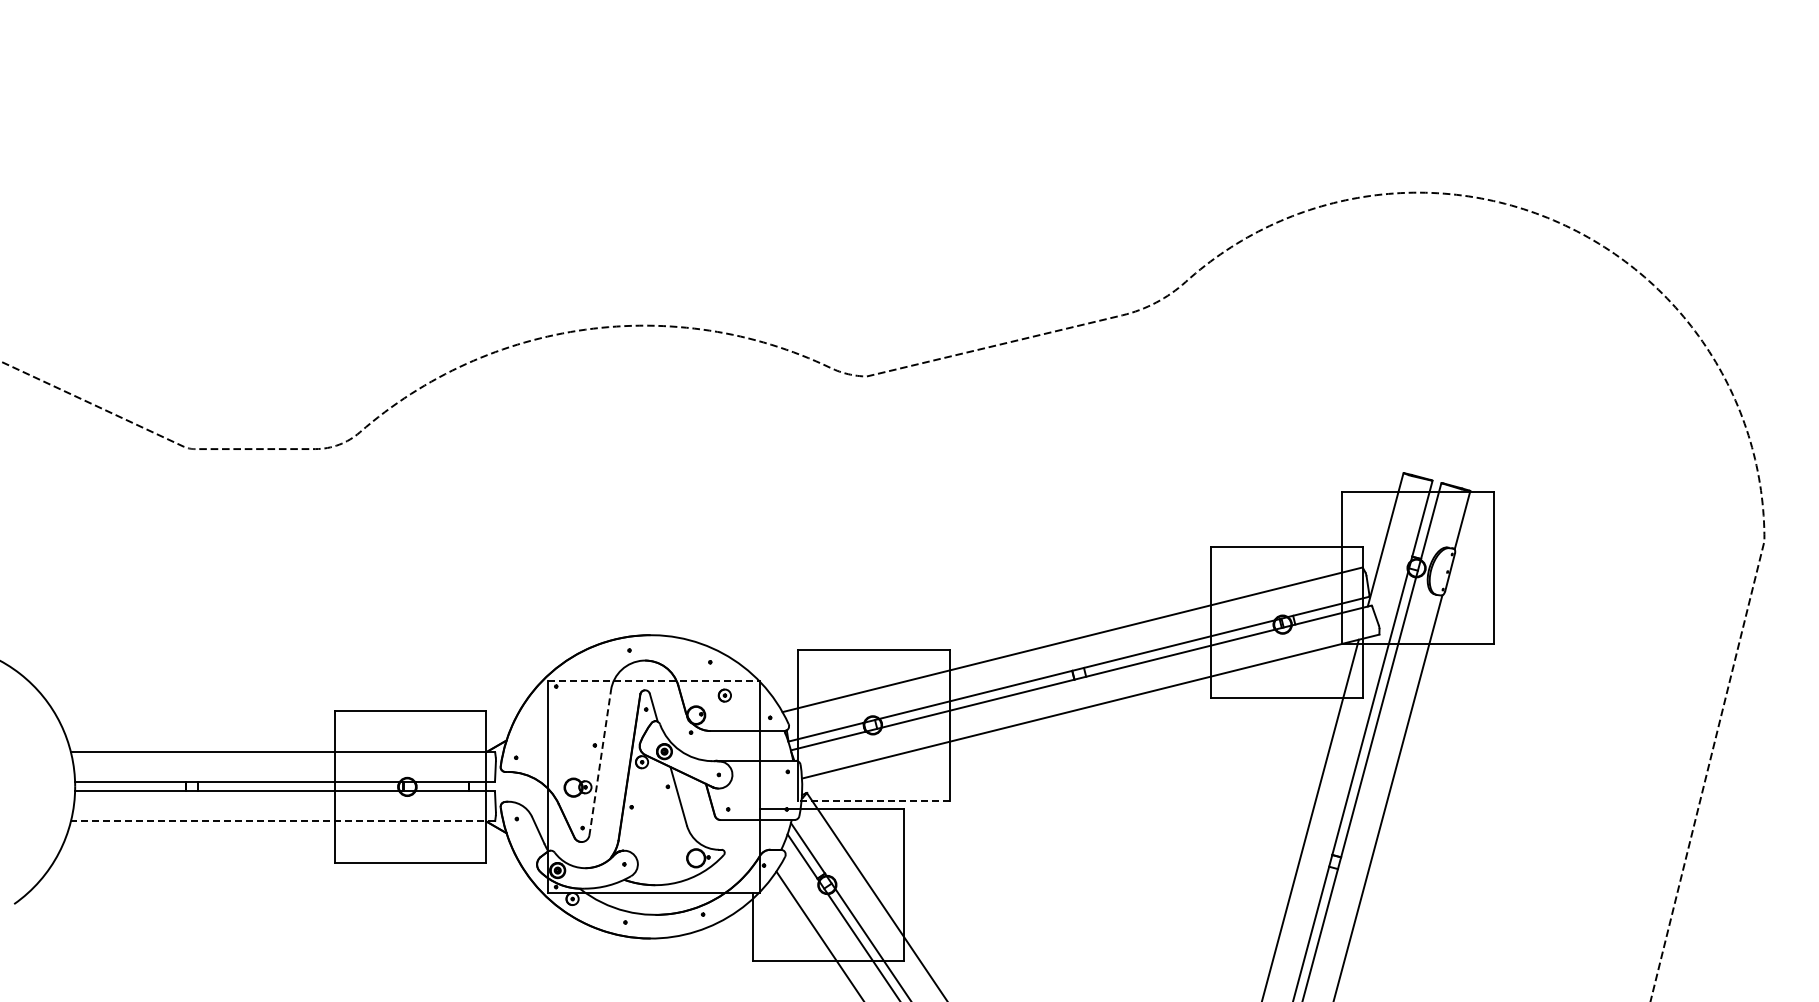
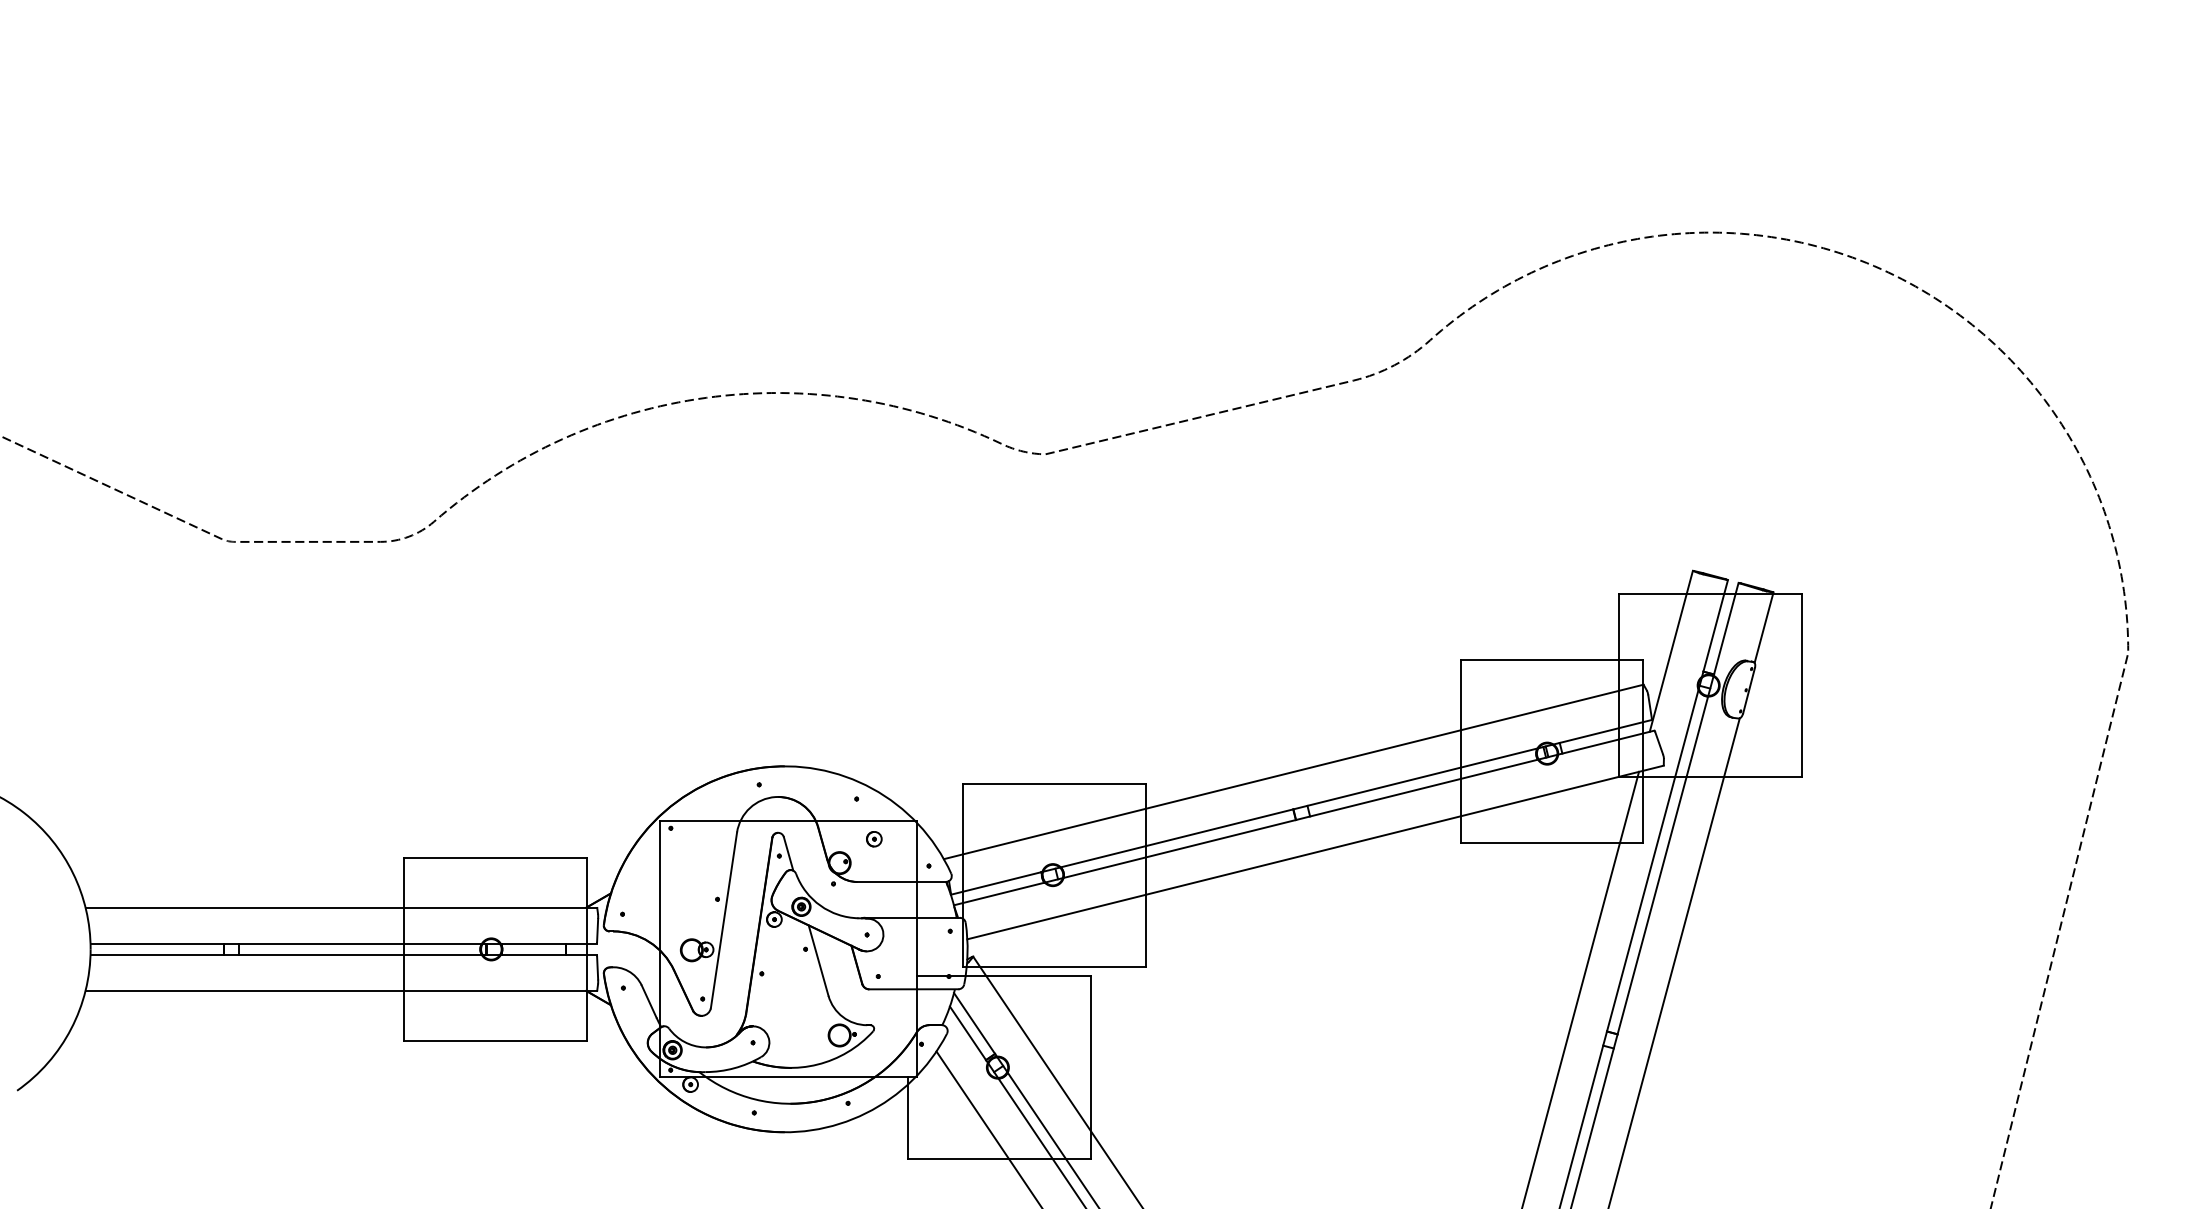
line: (654, 680) -> (789, 821), dashed -> solid
line: (600, 762) -> (724, 919), dashed -> solid
line: (874, 801) -> (1054, 966), dashed -> solid
line: (282, 821) -> (340, 991), dashed -> solid

